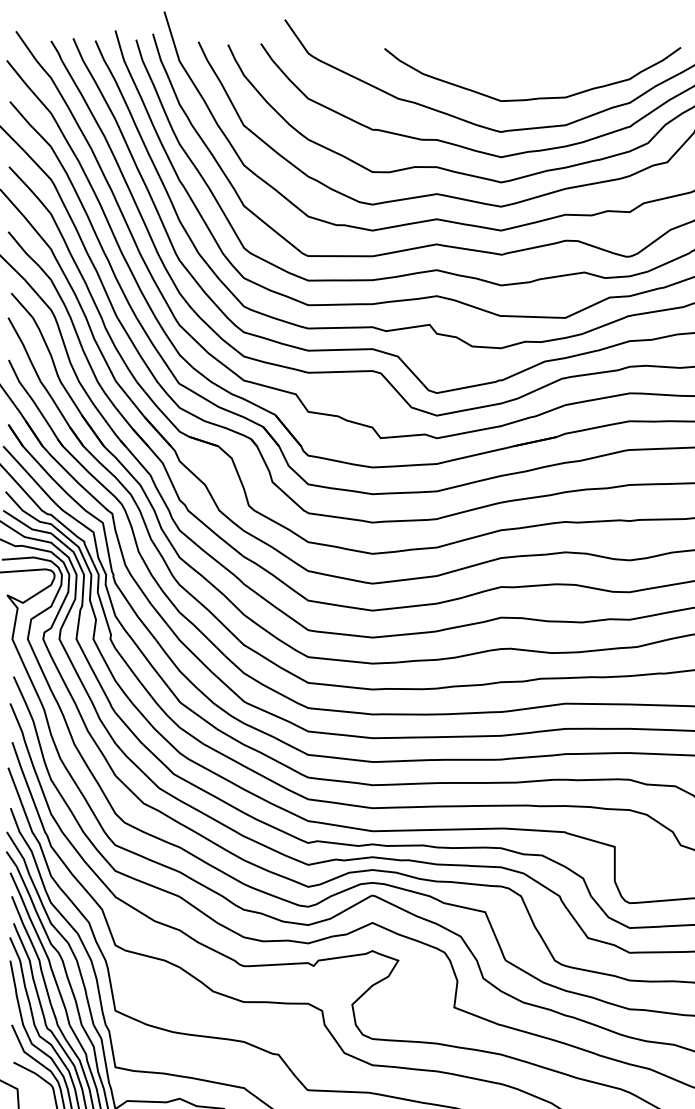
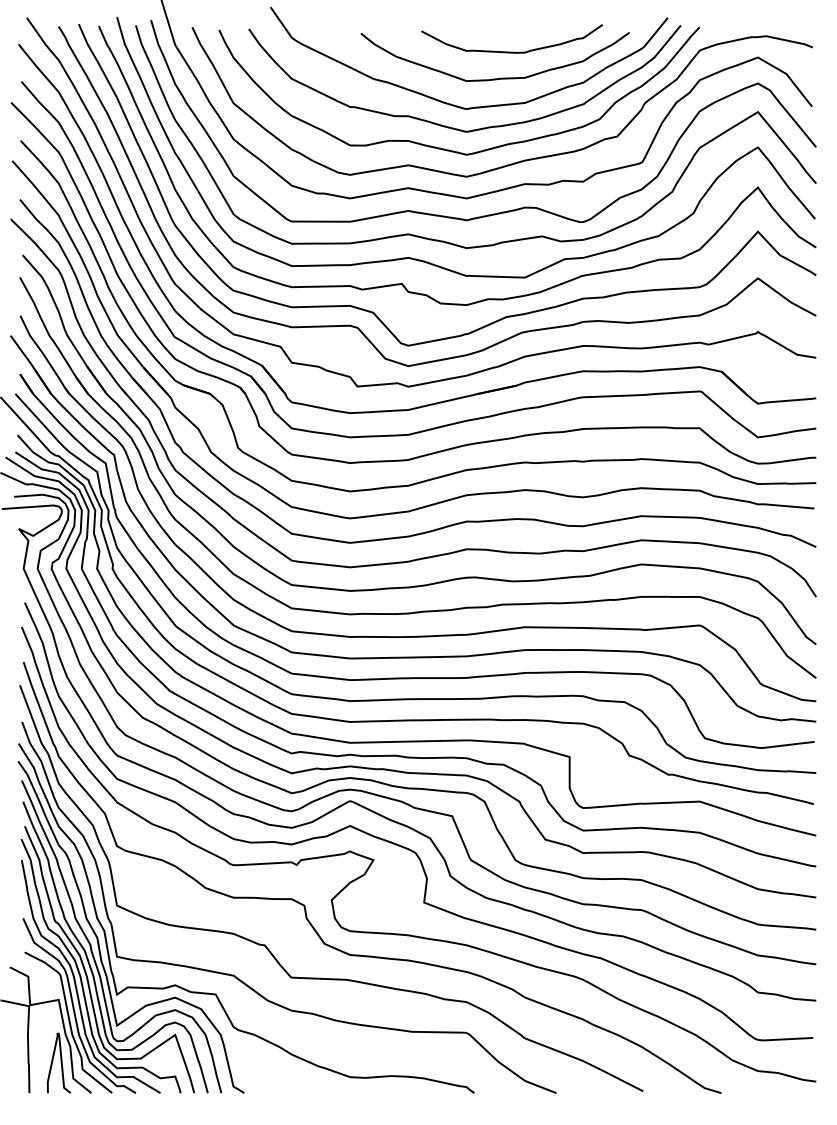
curve: (550, 68) -> (511, 51), added

